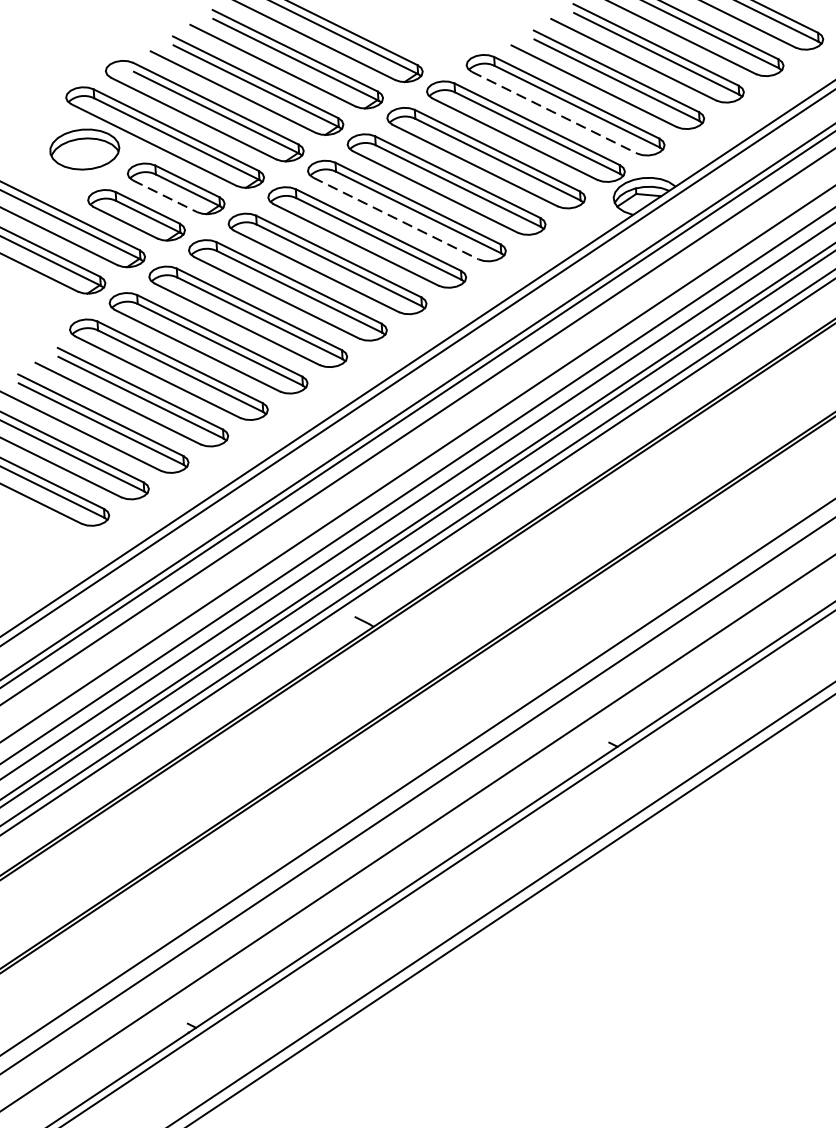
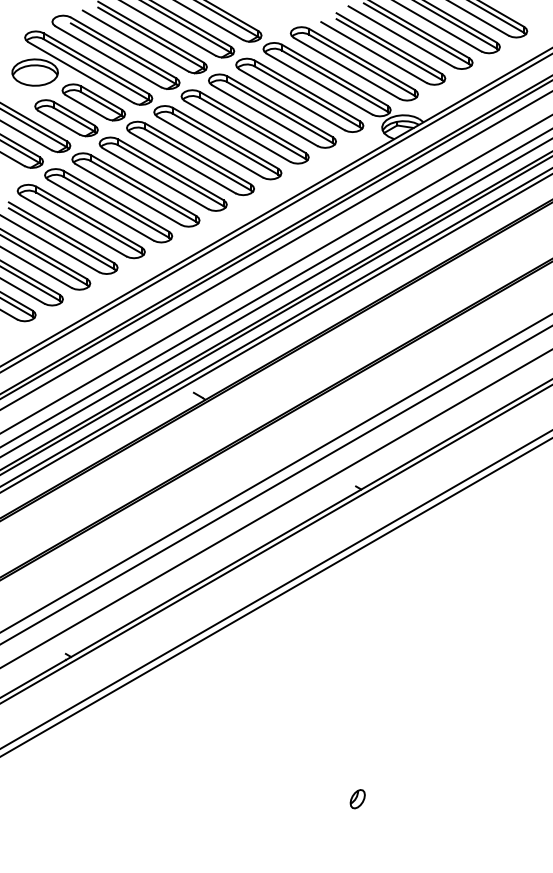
line: (554, 112) -> (346, 68), dashed -> solid
line: (165, 195) -> (86, 106), dashed -> solid
line: (395, 218) -> (237, 131), dashed -> solid

